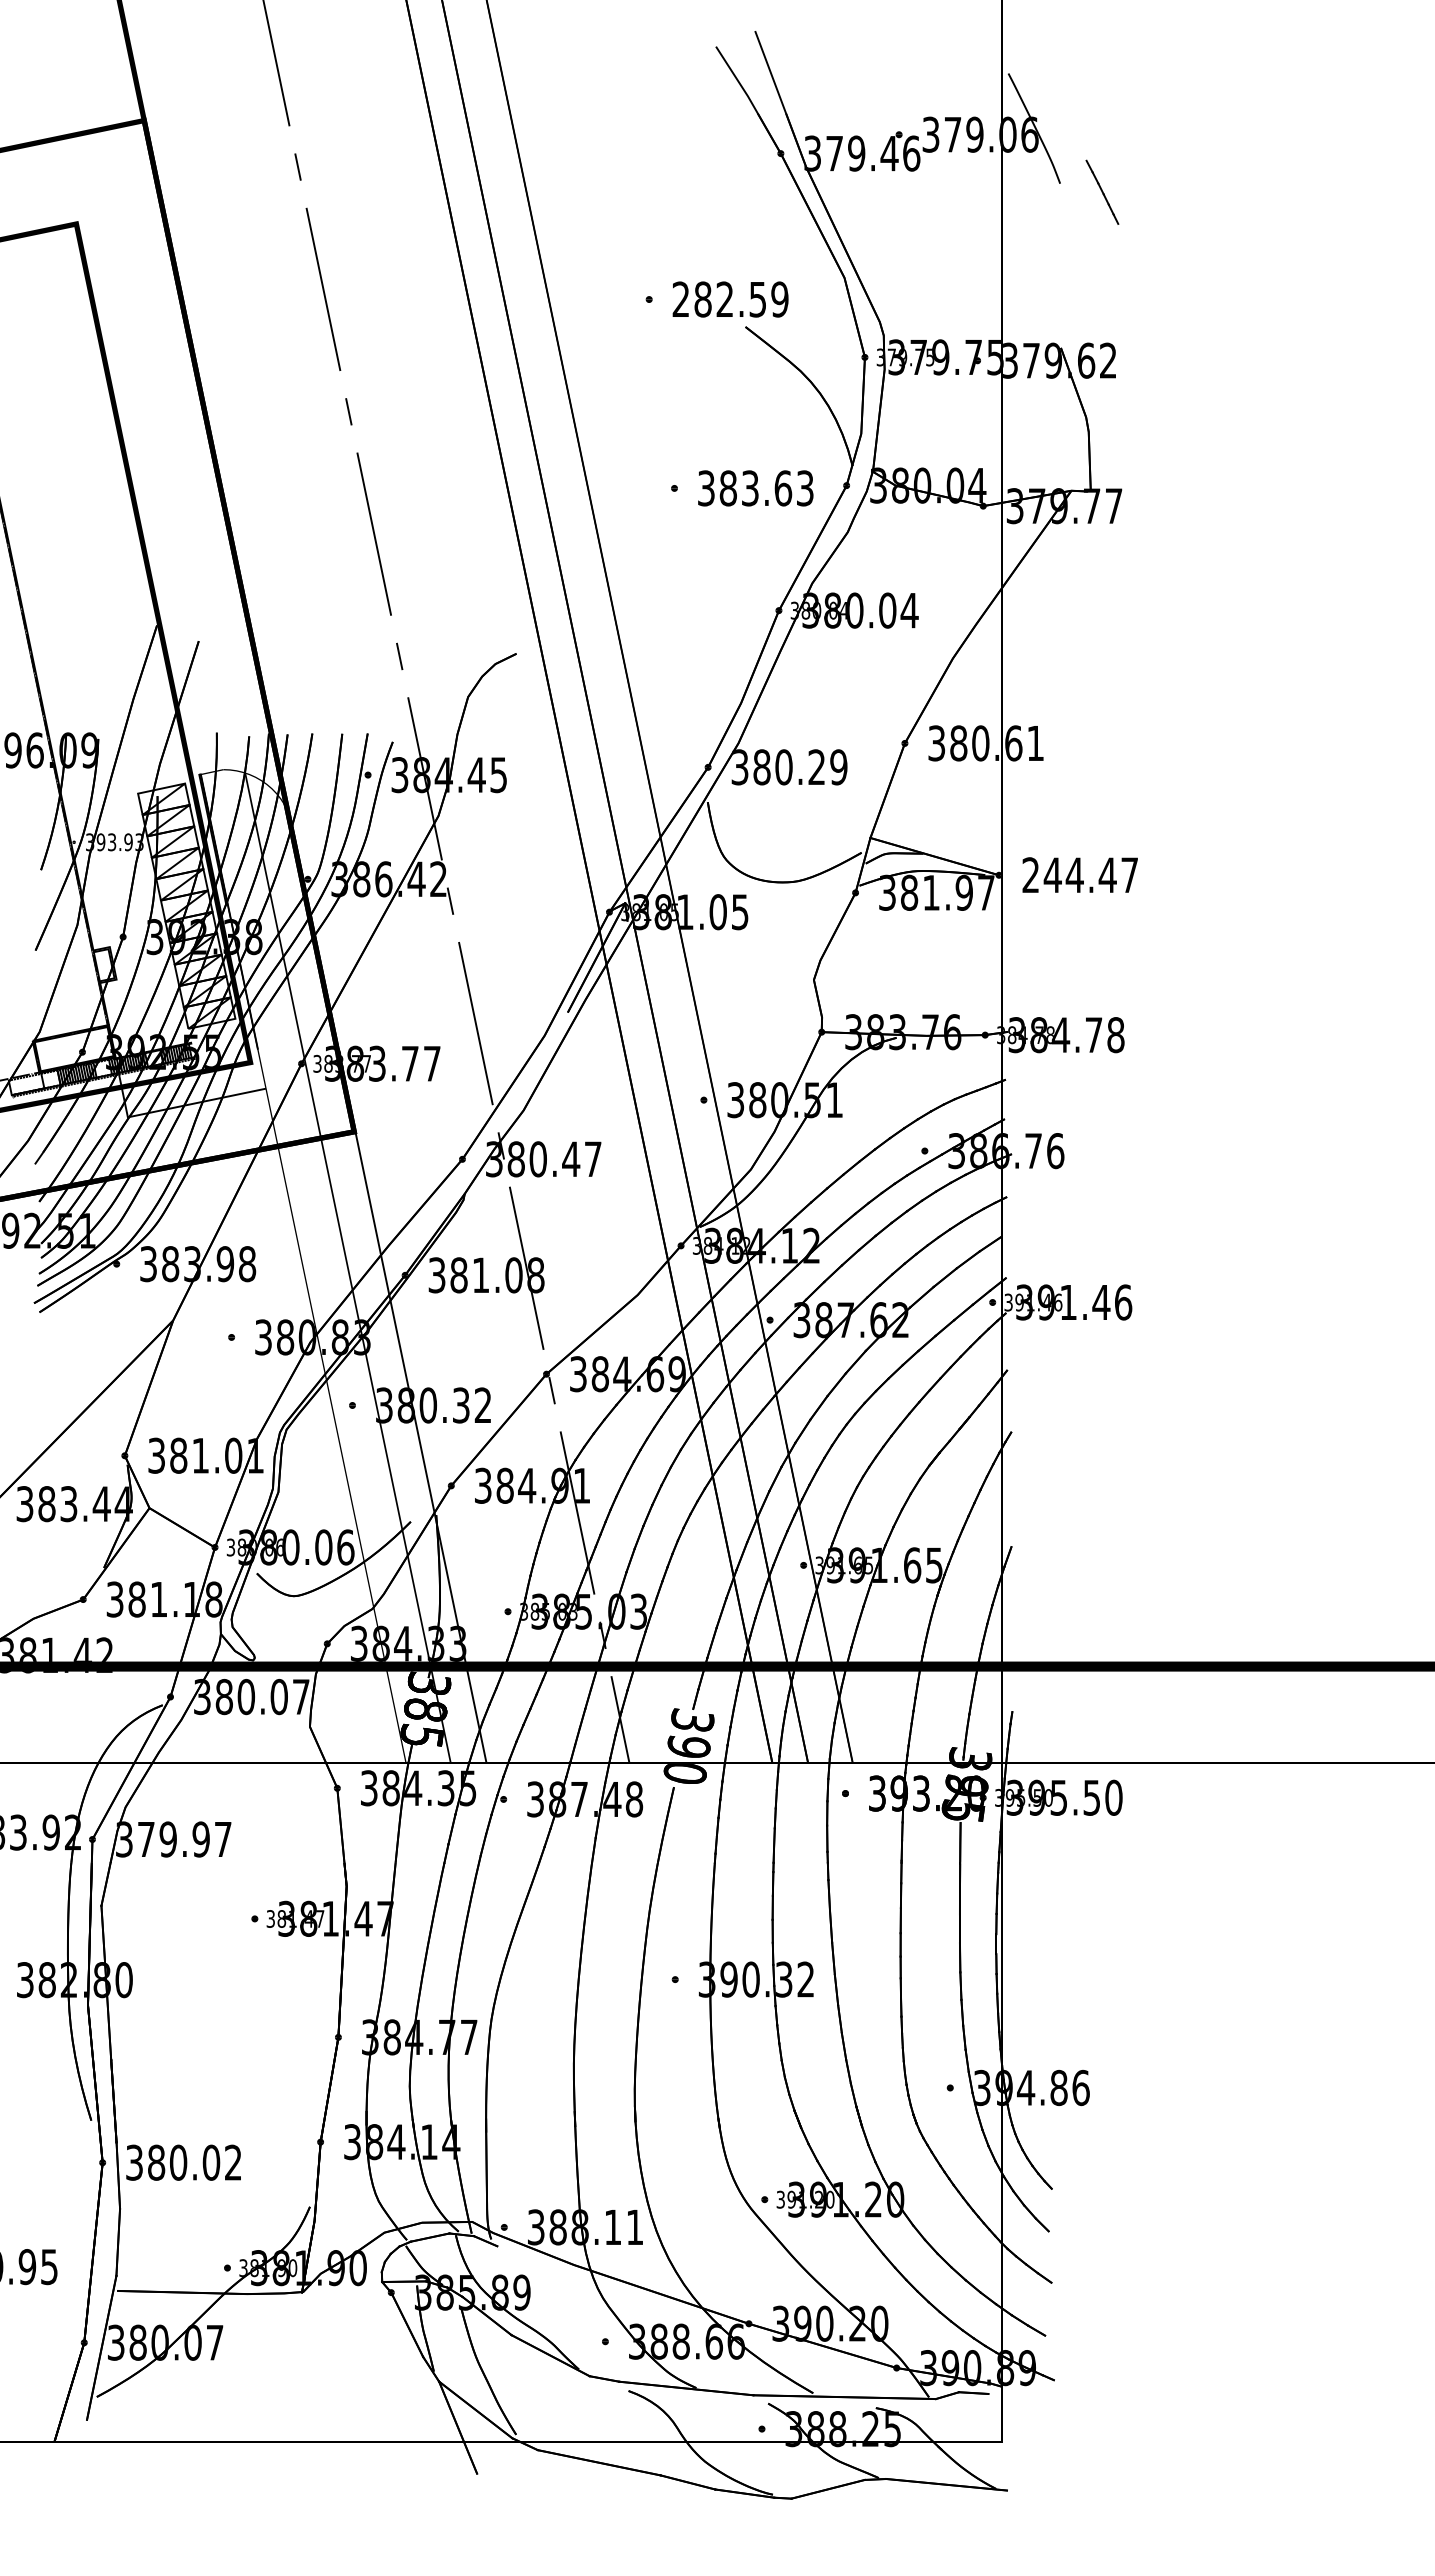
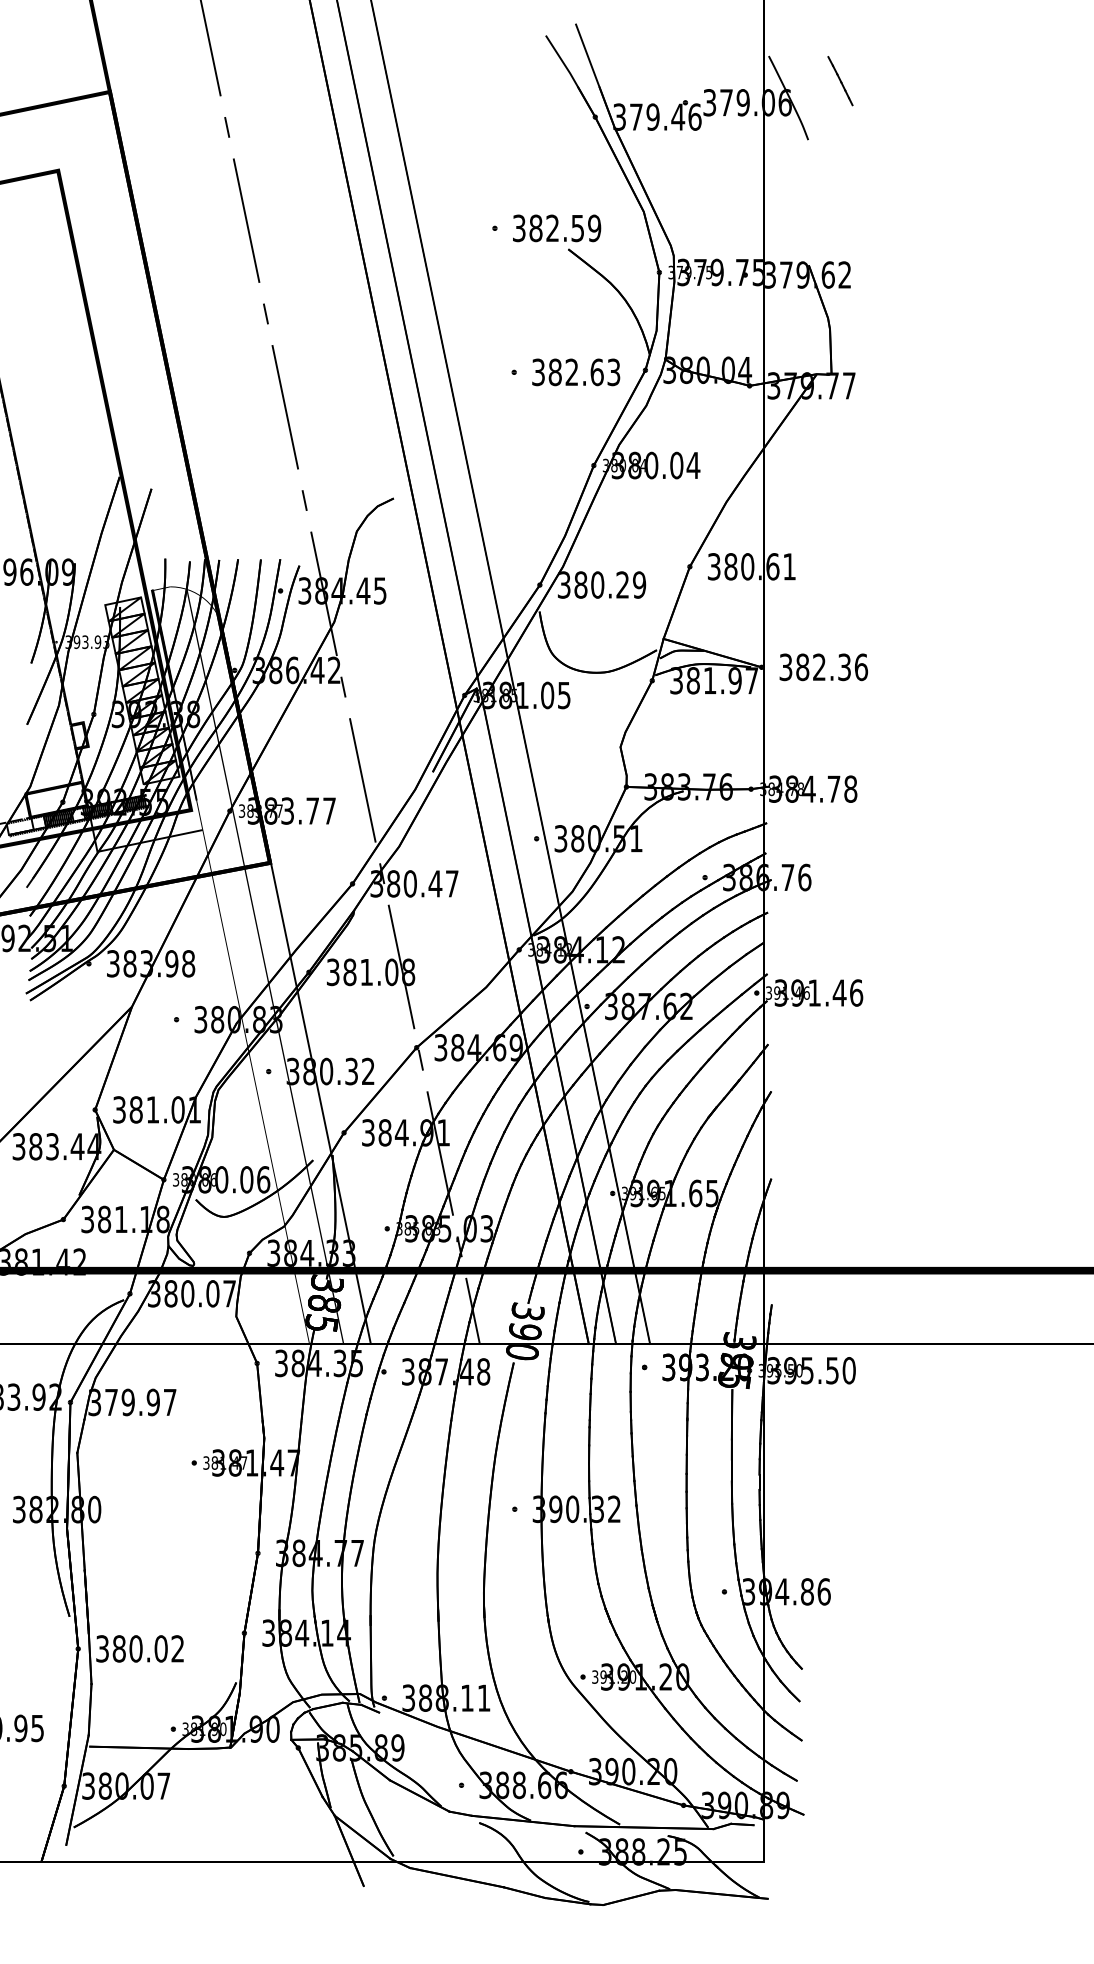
line: (1102, 191) -> (840, 80), moved
text: (680, 299) -> (518, 228), 282.59 -> 382.59
text: (750, 488) -> (572, 372), 383.63 -> 382.63
text: (1080, 875) -> (823, 667), 244.47 -> 382.36

